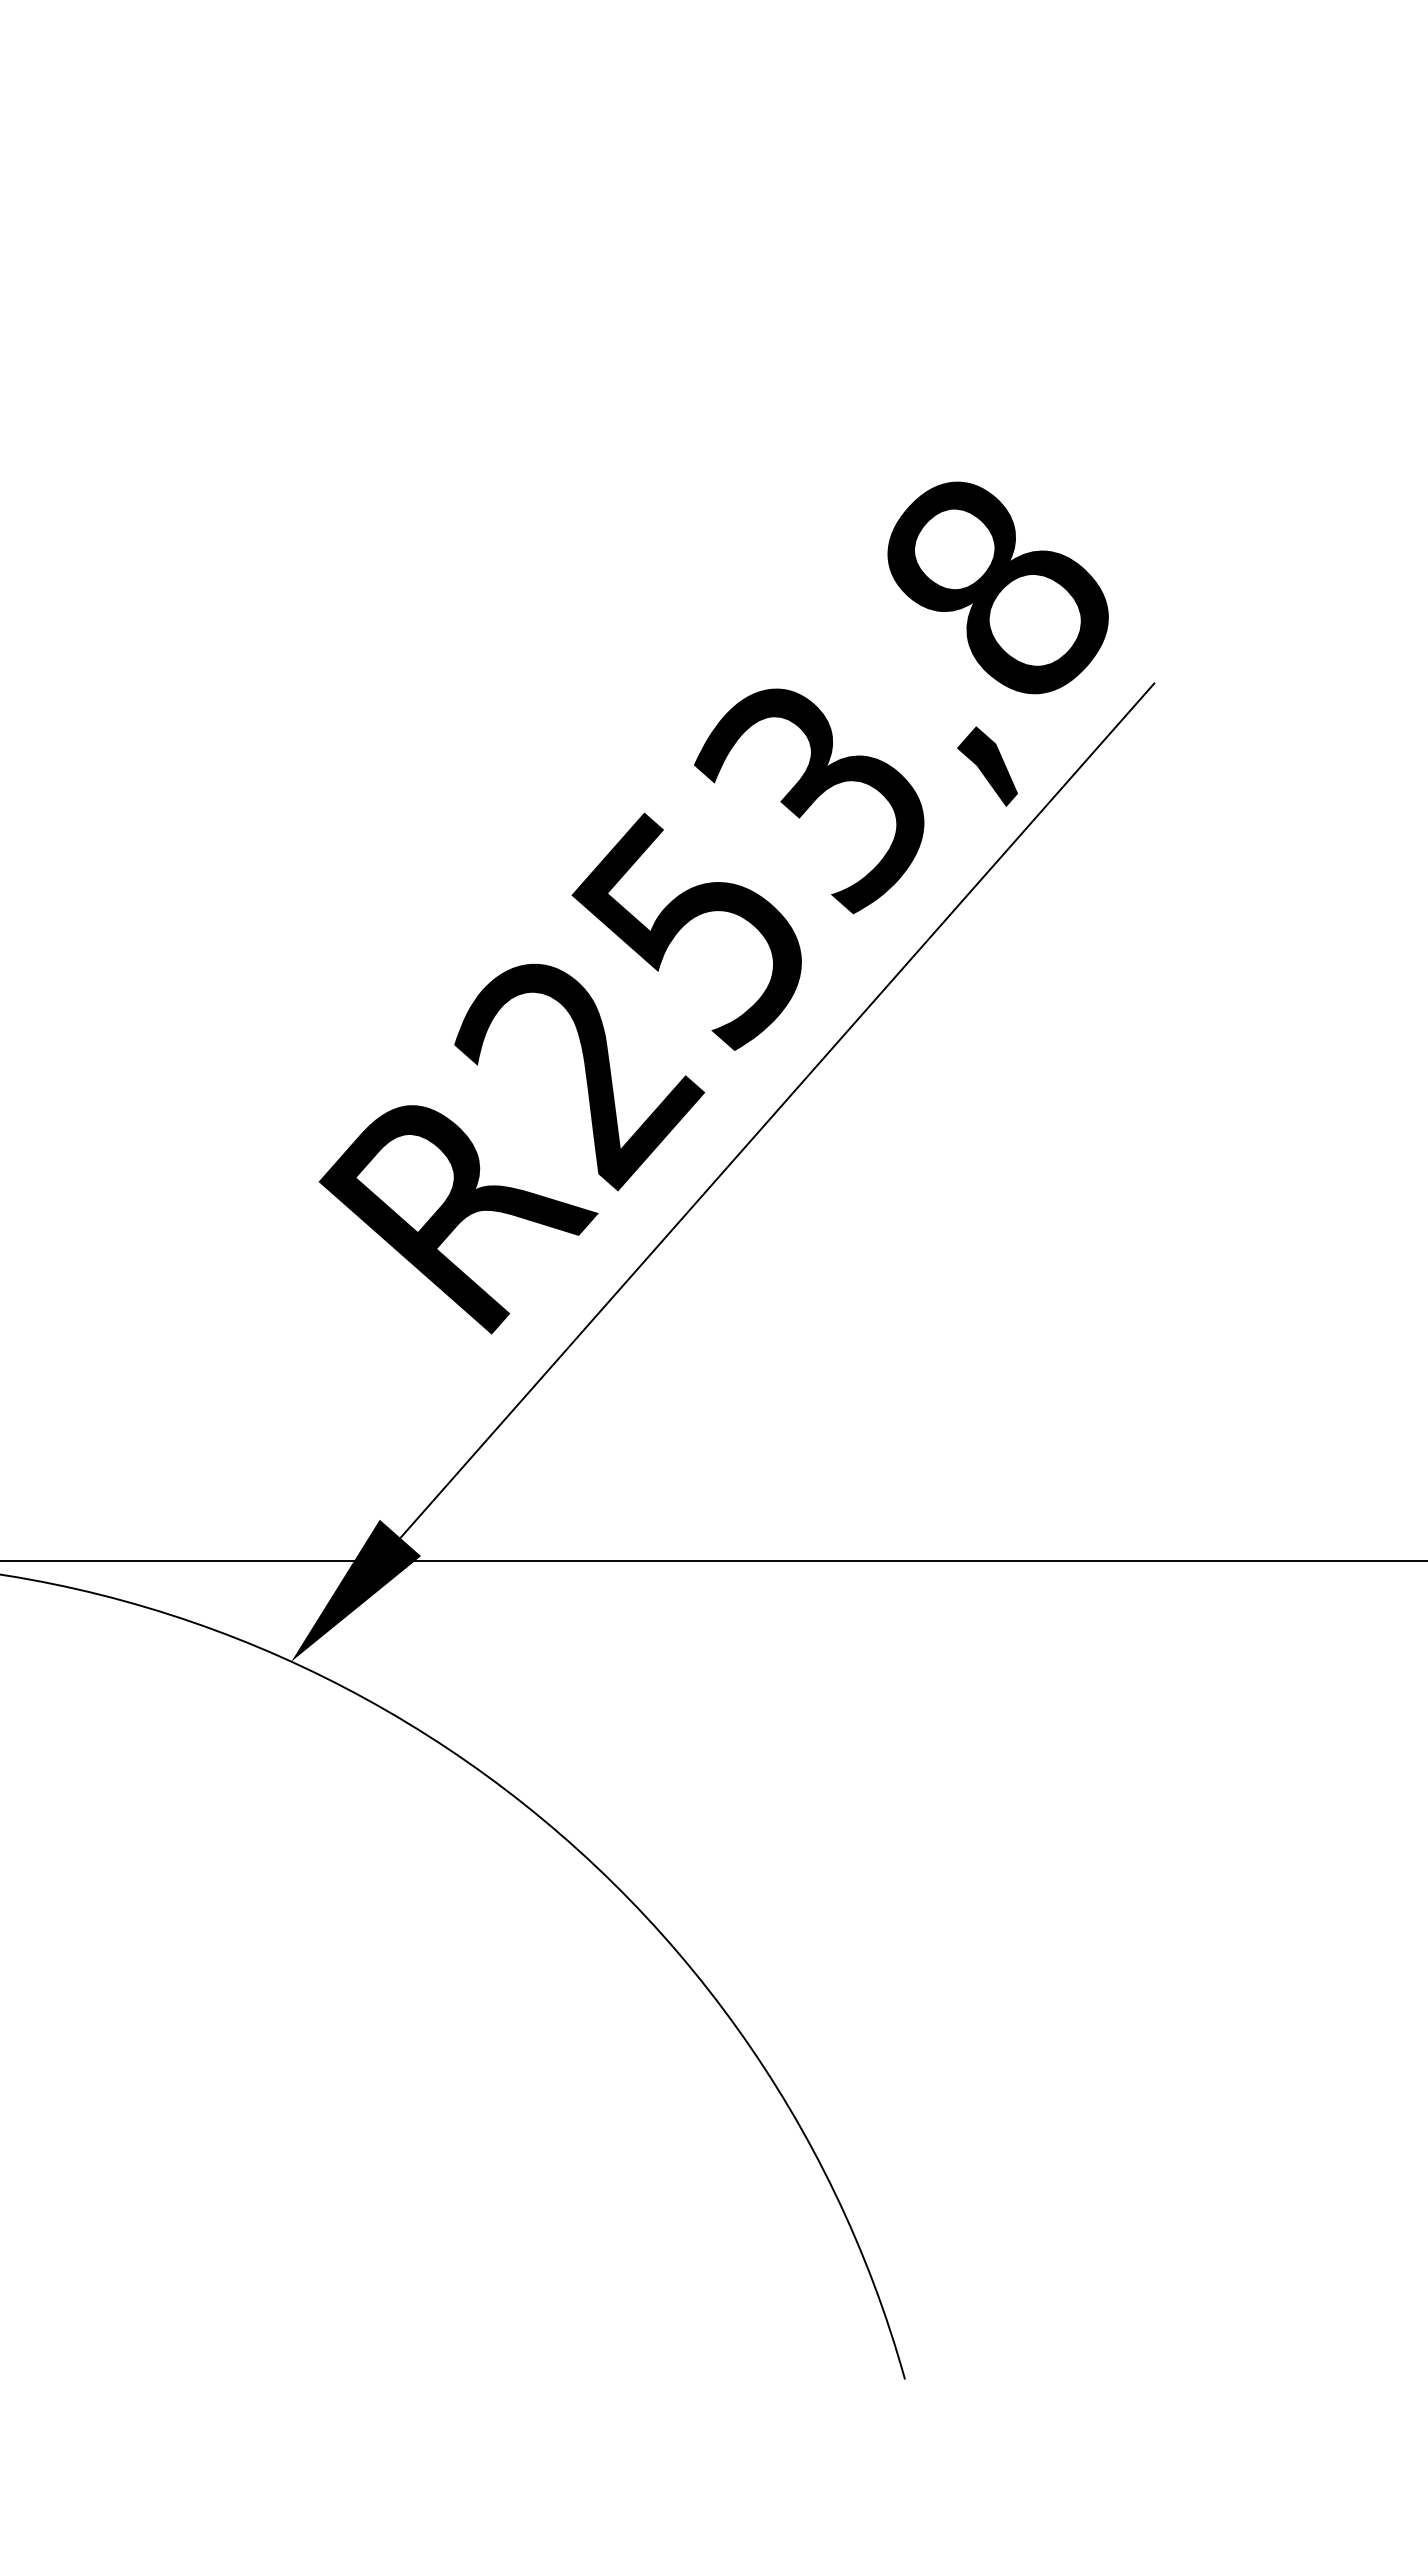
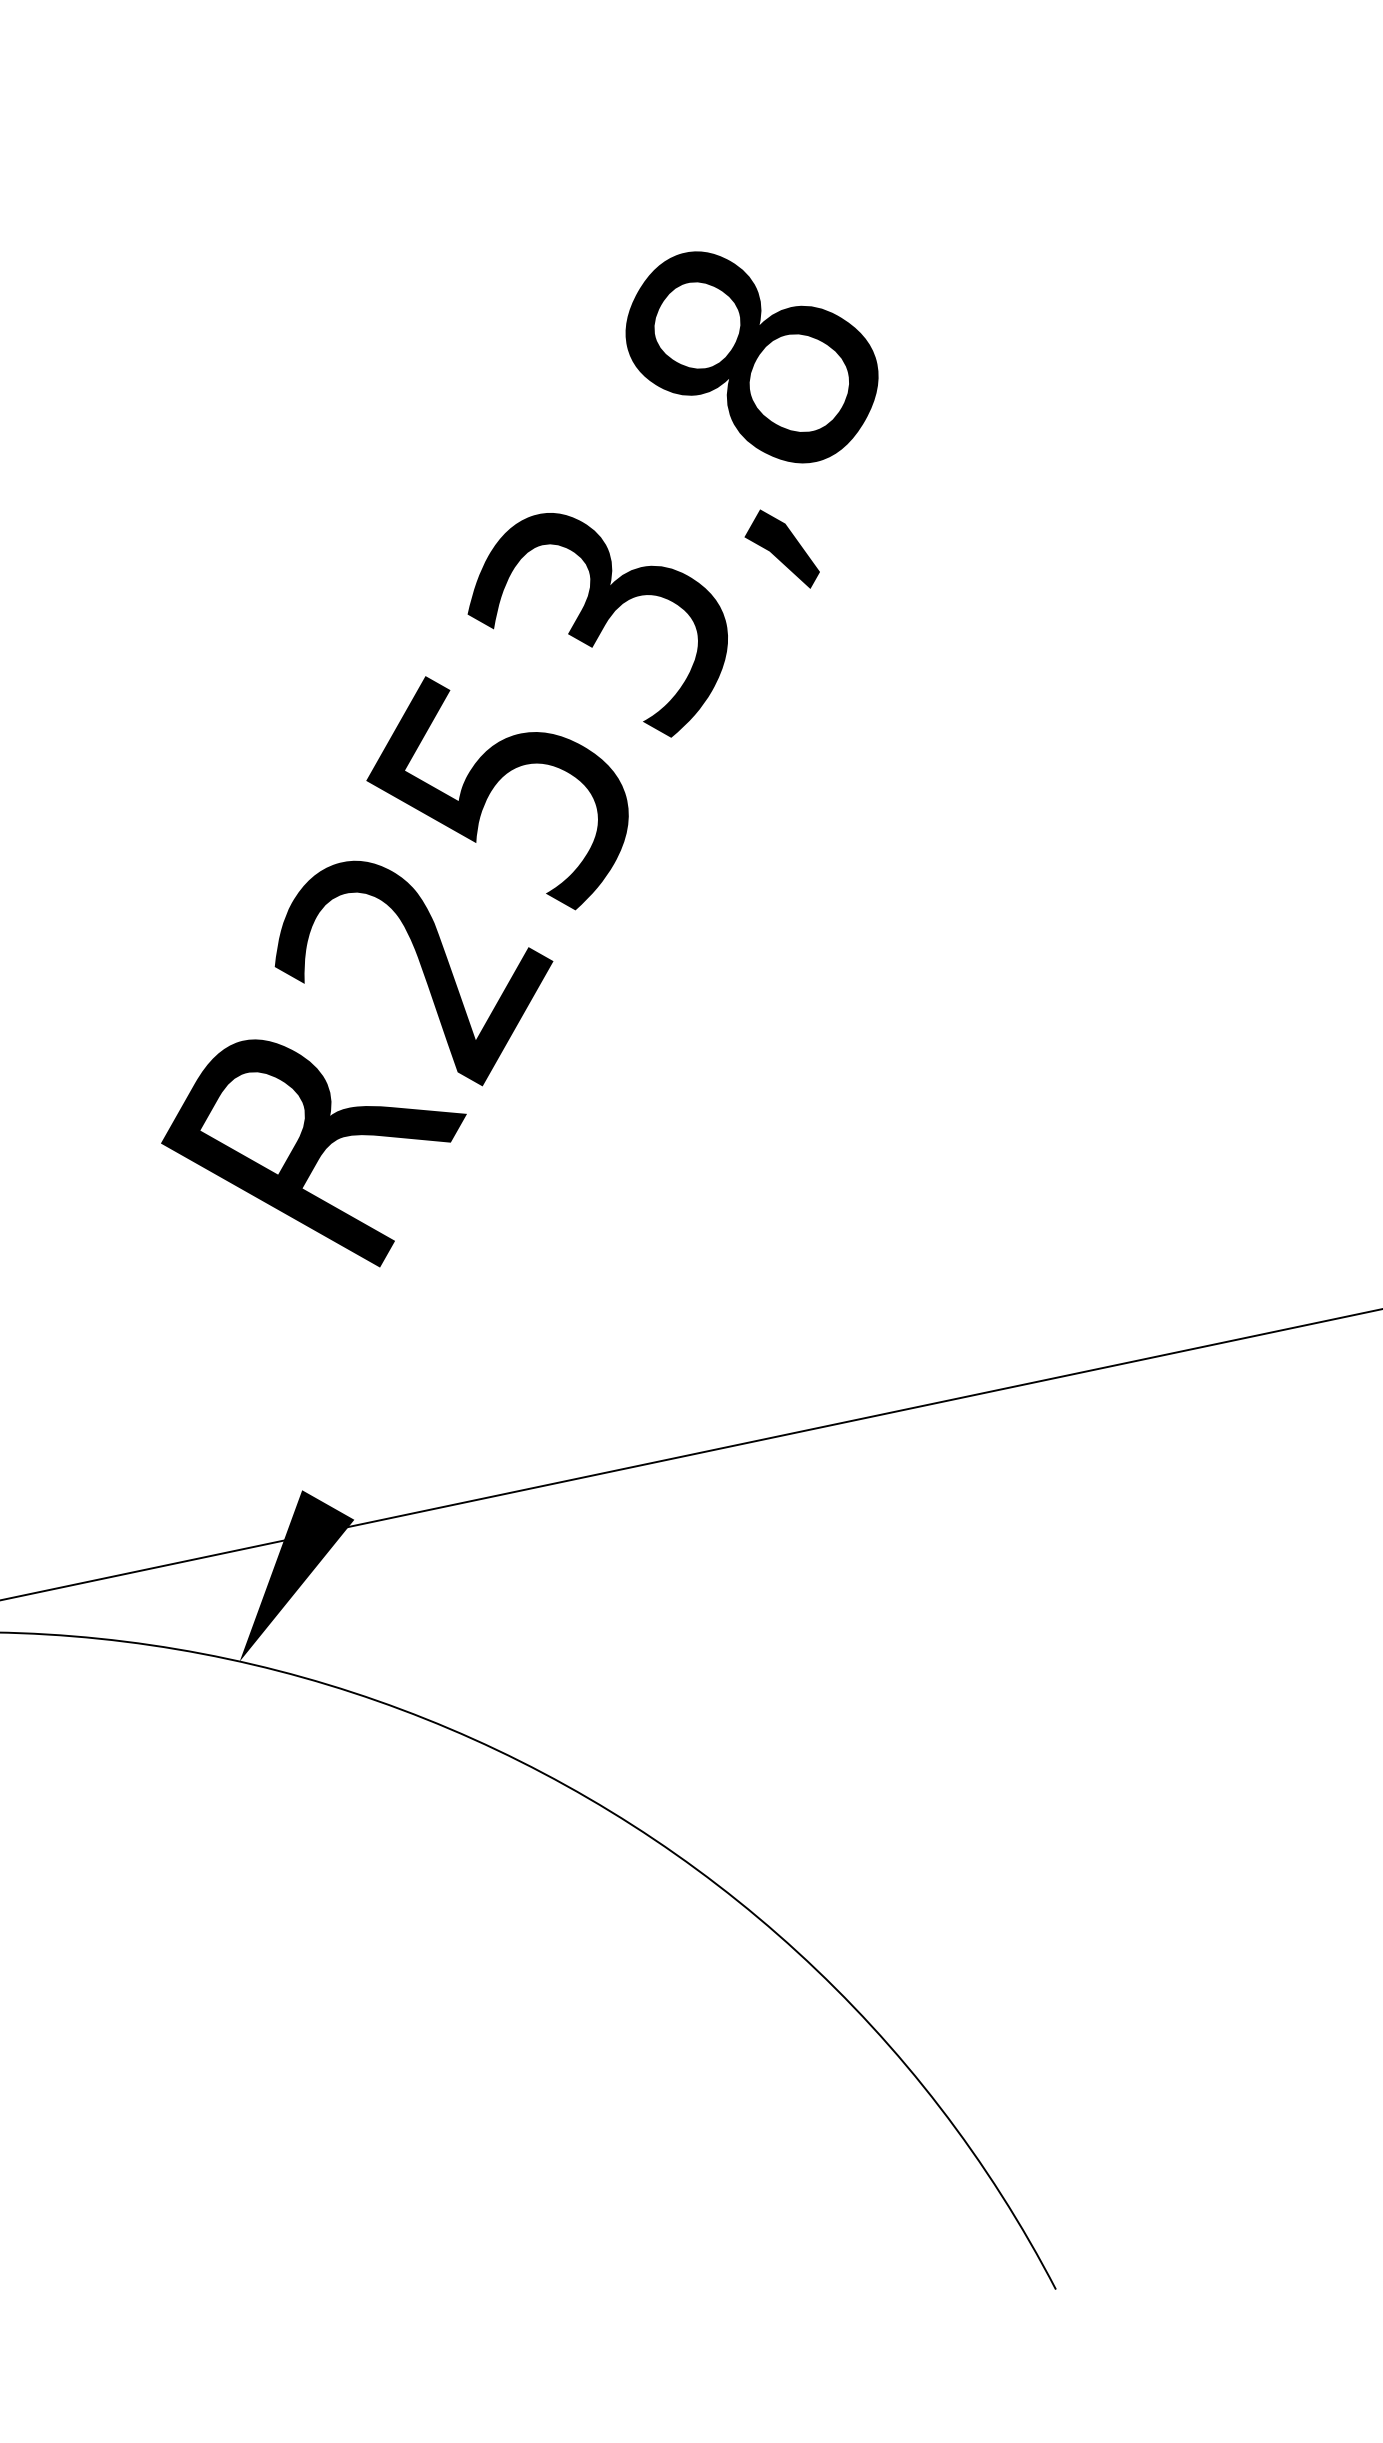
line: (777, 1110) -> (634, 964), removed

